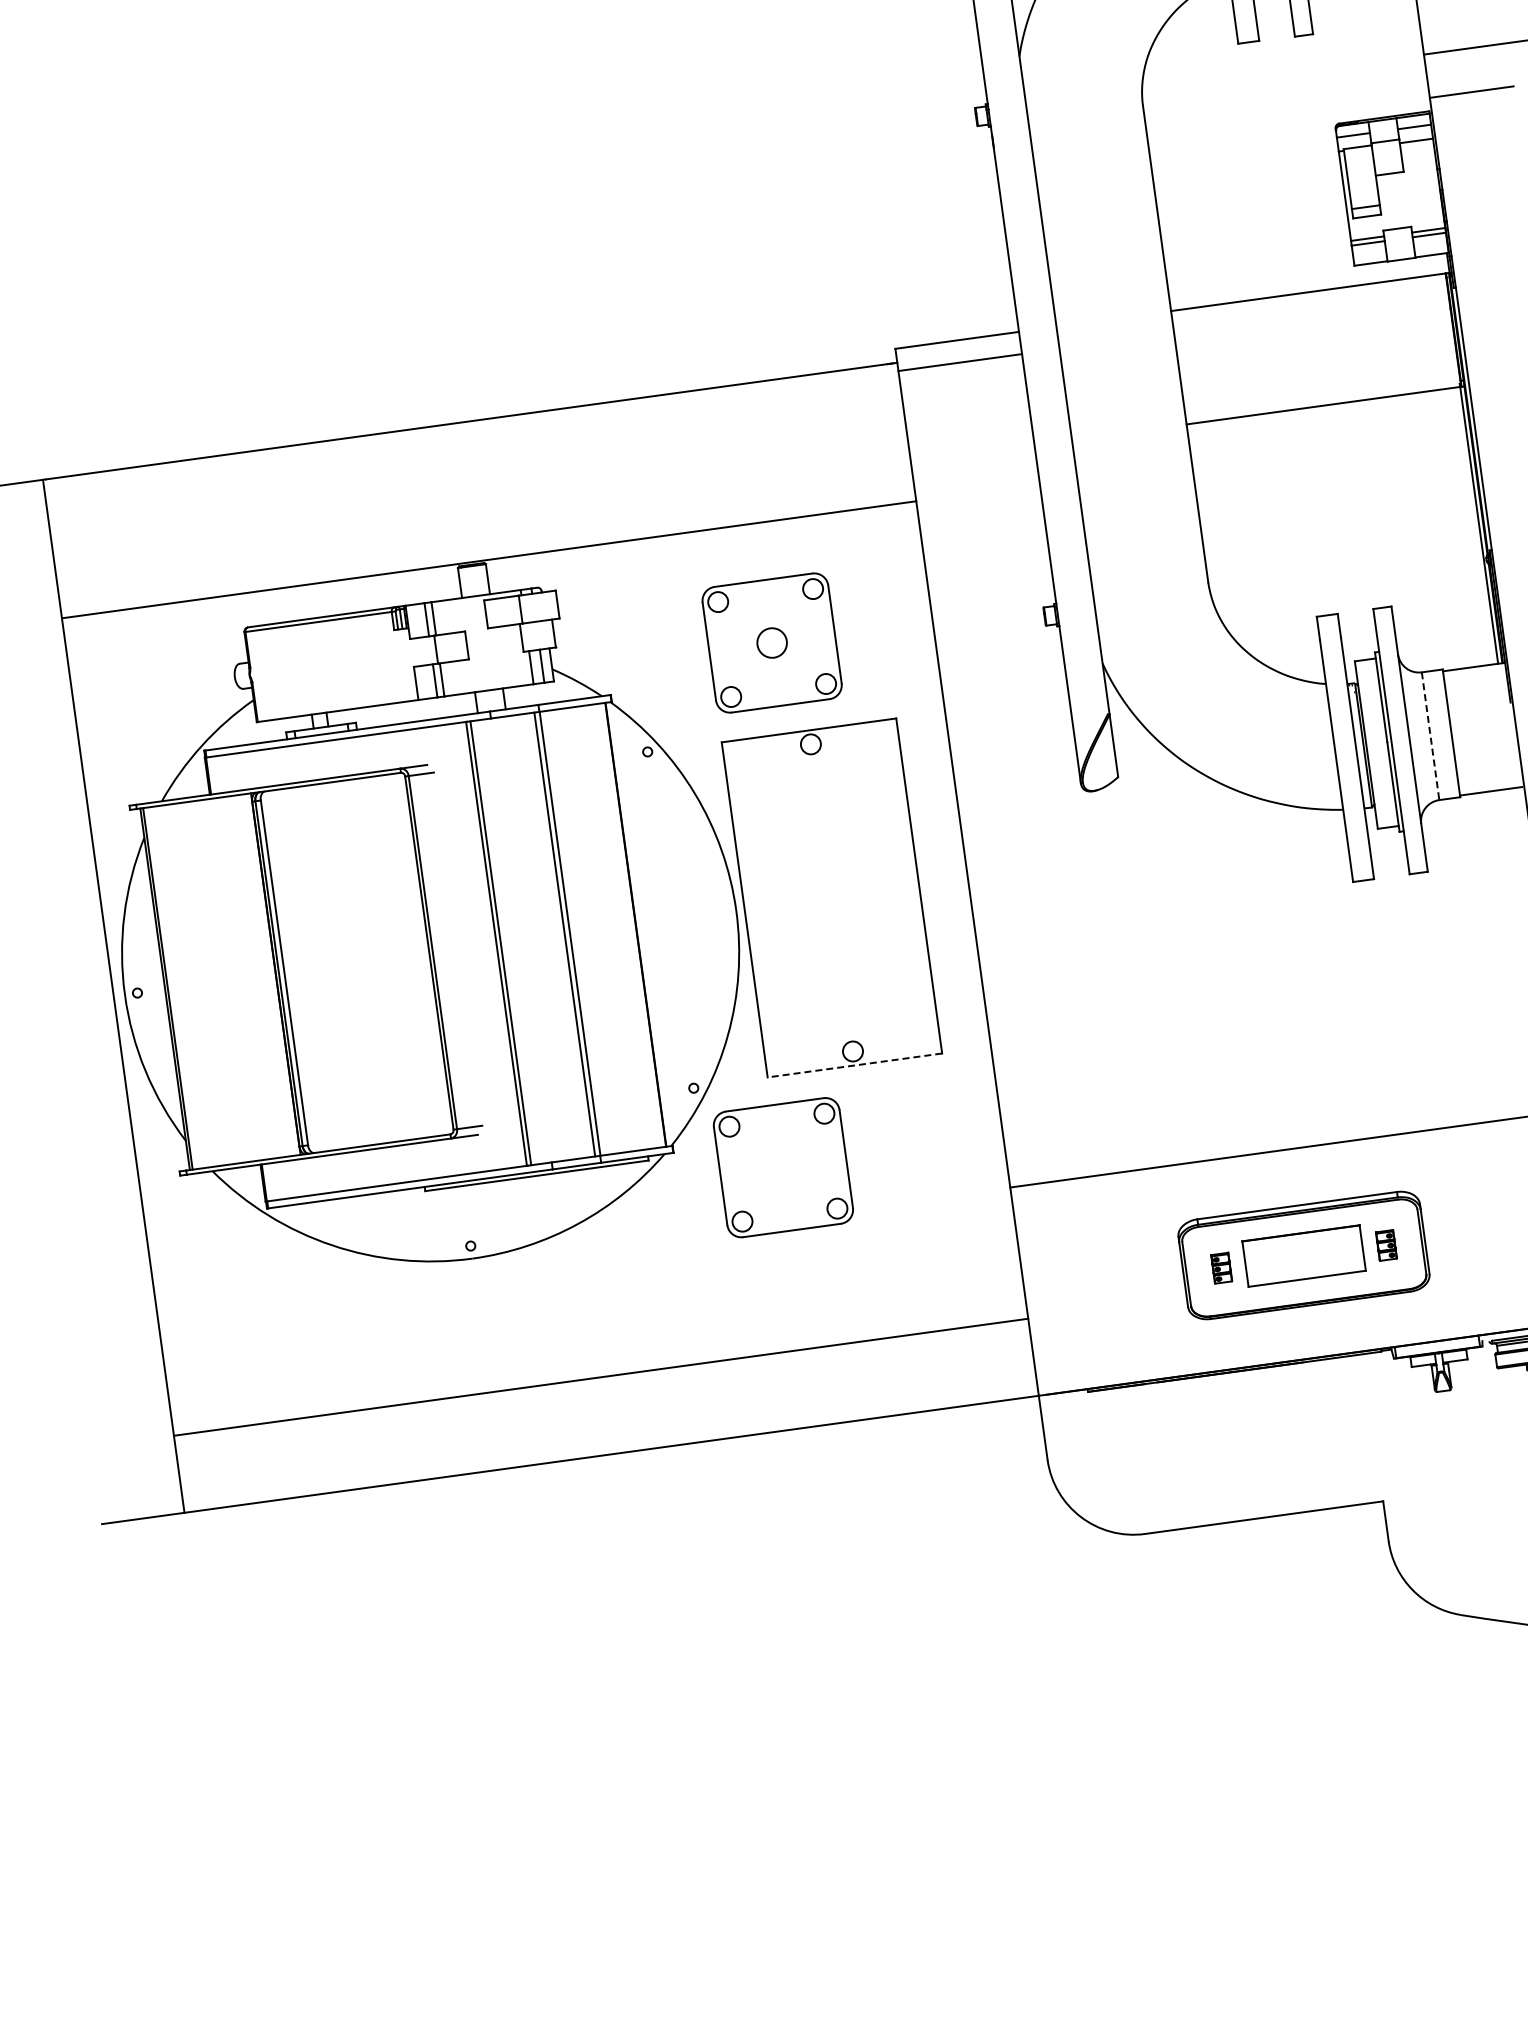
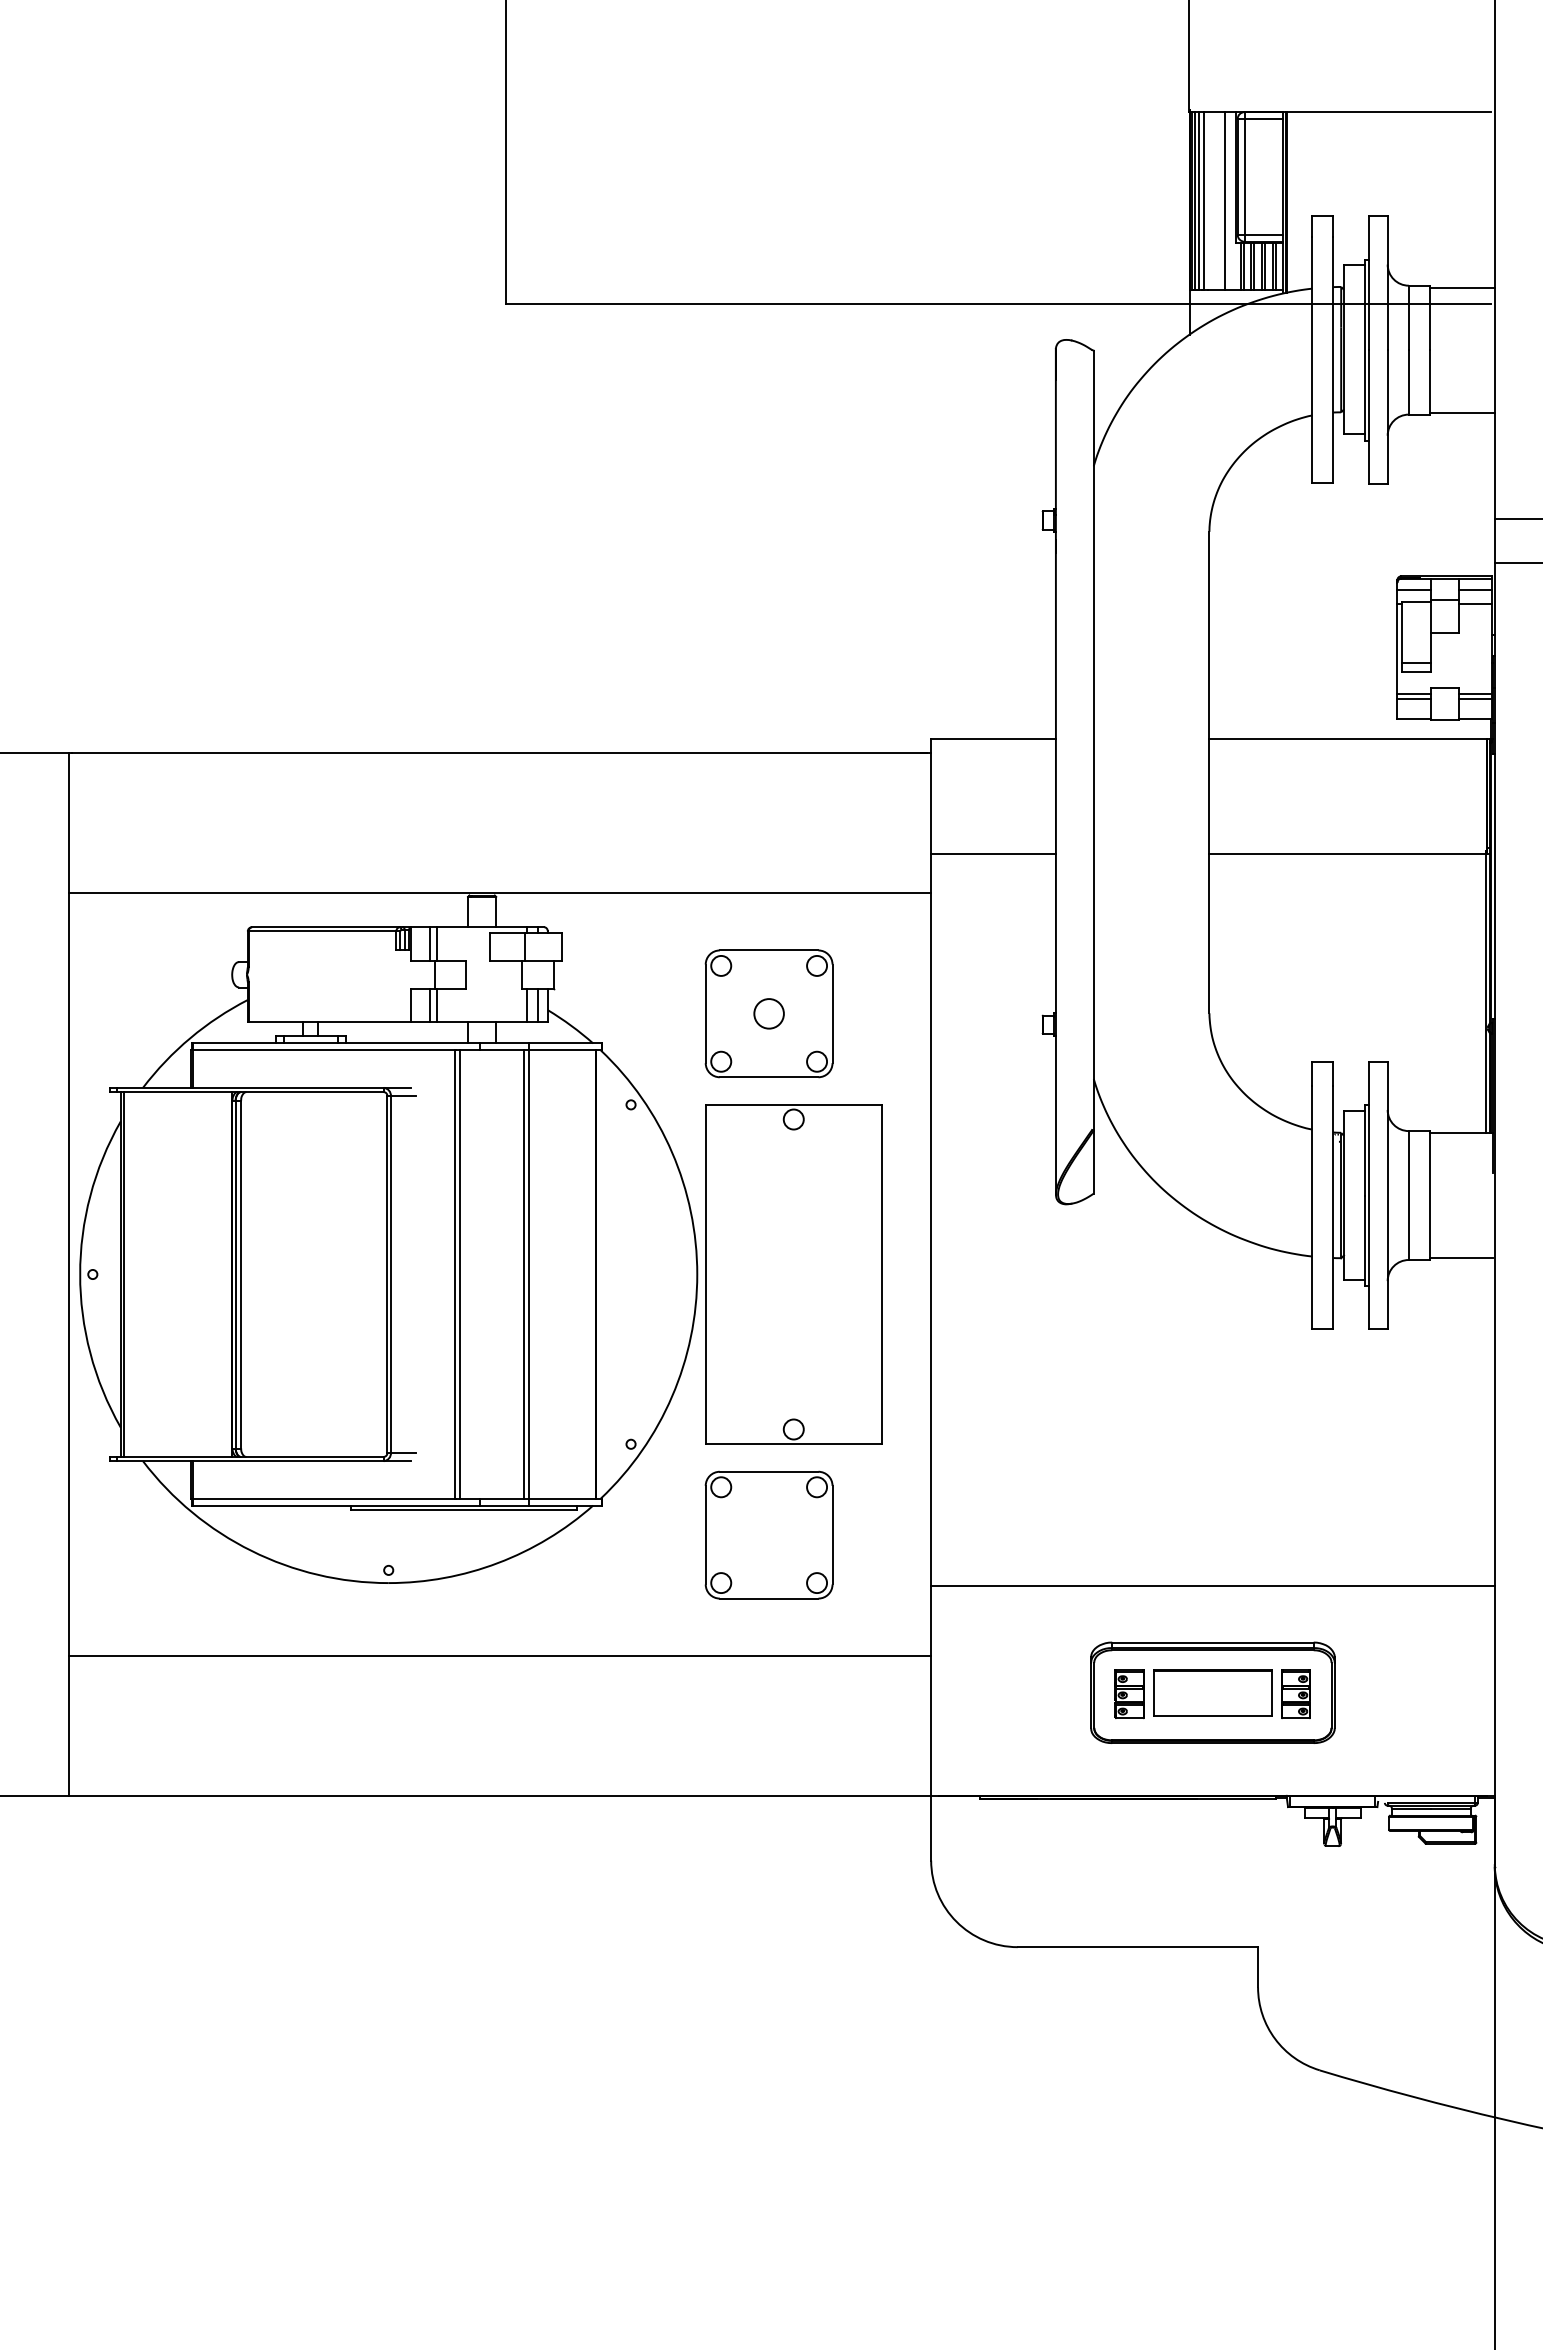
line: (960, 362) -> (993, 853), moved
line: (1430, 737) -> (1408, 1196), dashed -> solid
line: (854, 1065) -> (793, 1443), dashed -> solid
part: (782, 1167) -> (768, 1534), moved
part: (1385, 1244) -> (1295, 1693), size x1.67
part: (1221, 1268) -> (1129, 1694), size x1.67
line: (600, 1377) -> (499, 1656), moved

